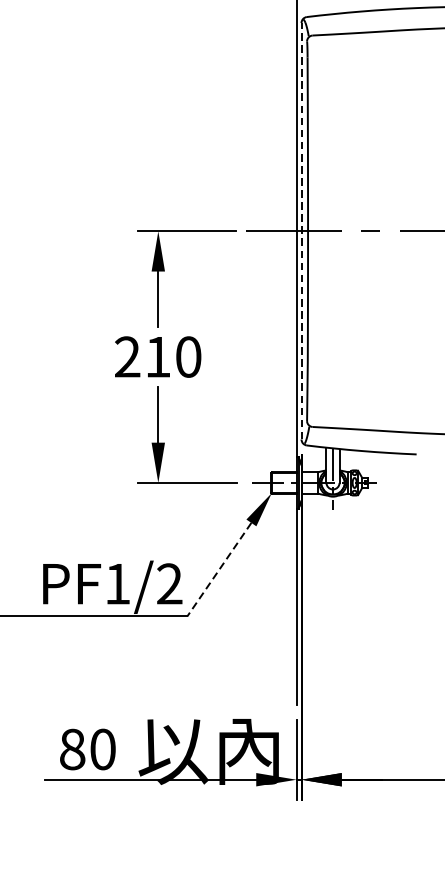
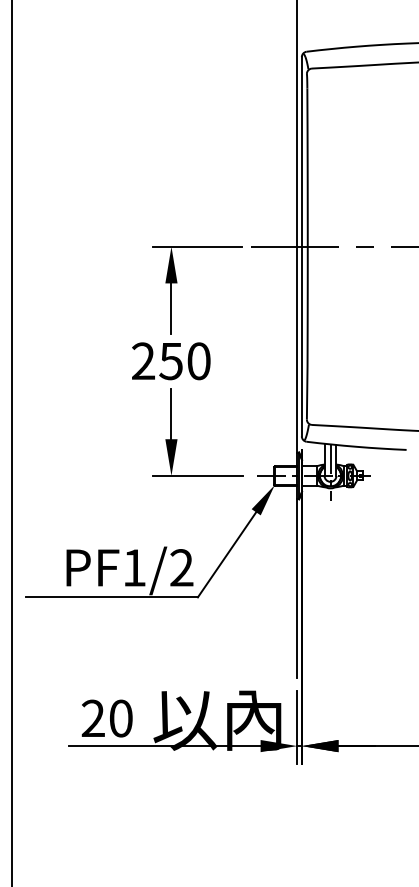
line: (301, 230) -> (301, 246), dashed -> solid
text: (157, 357) -> (170, 361), 210 -> 250
line: (219, 569) -> (227, 554), dashed -> solid
text: (72, 749) -> (93, 718), 80 -> 20

